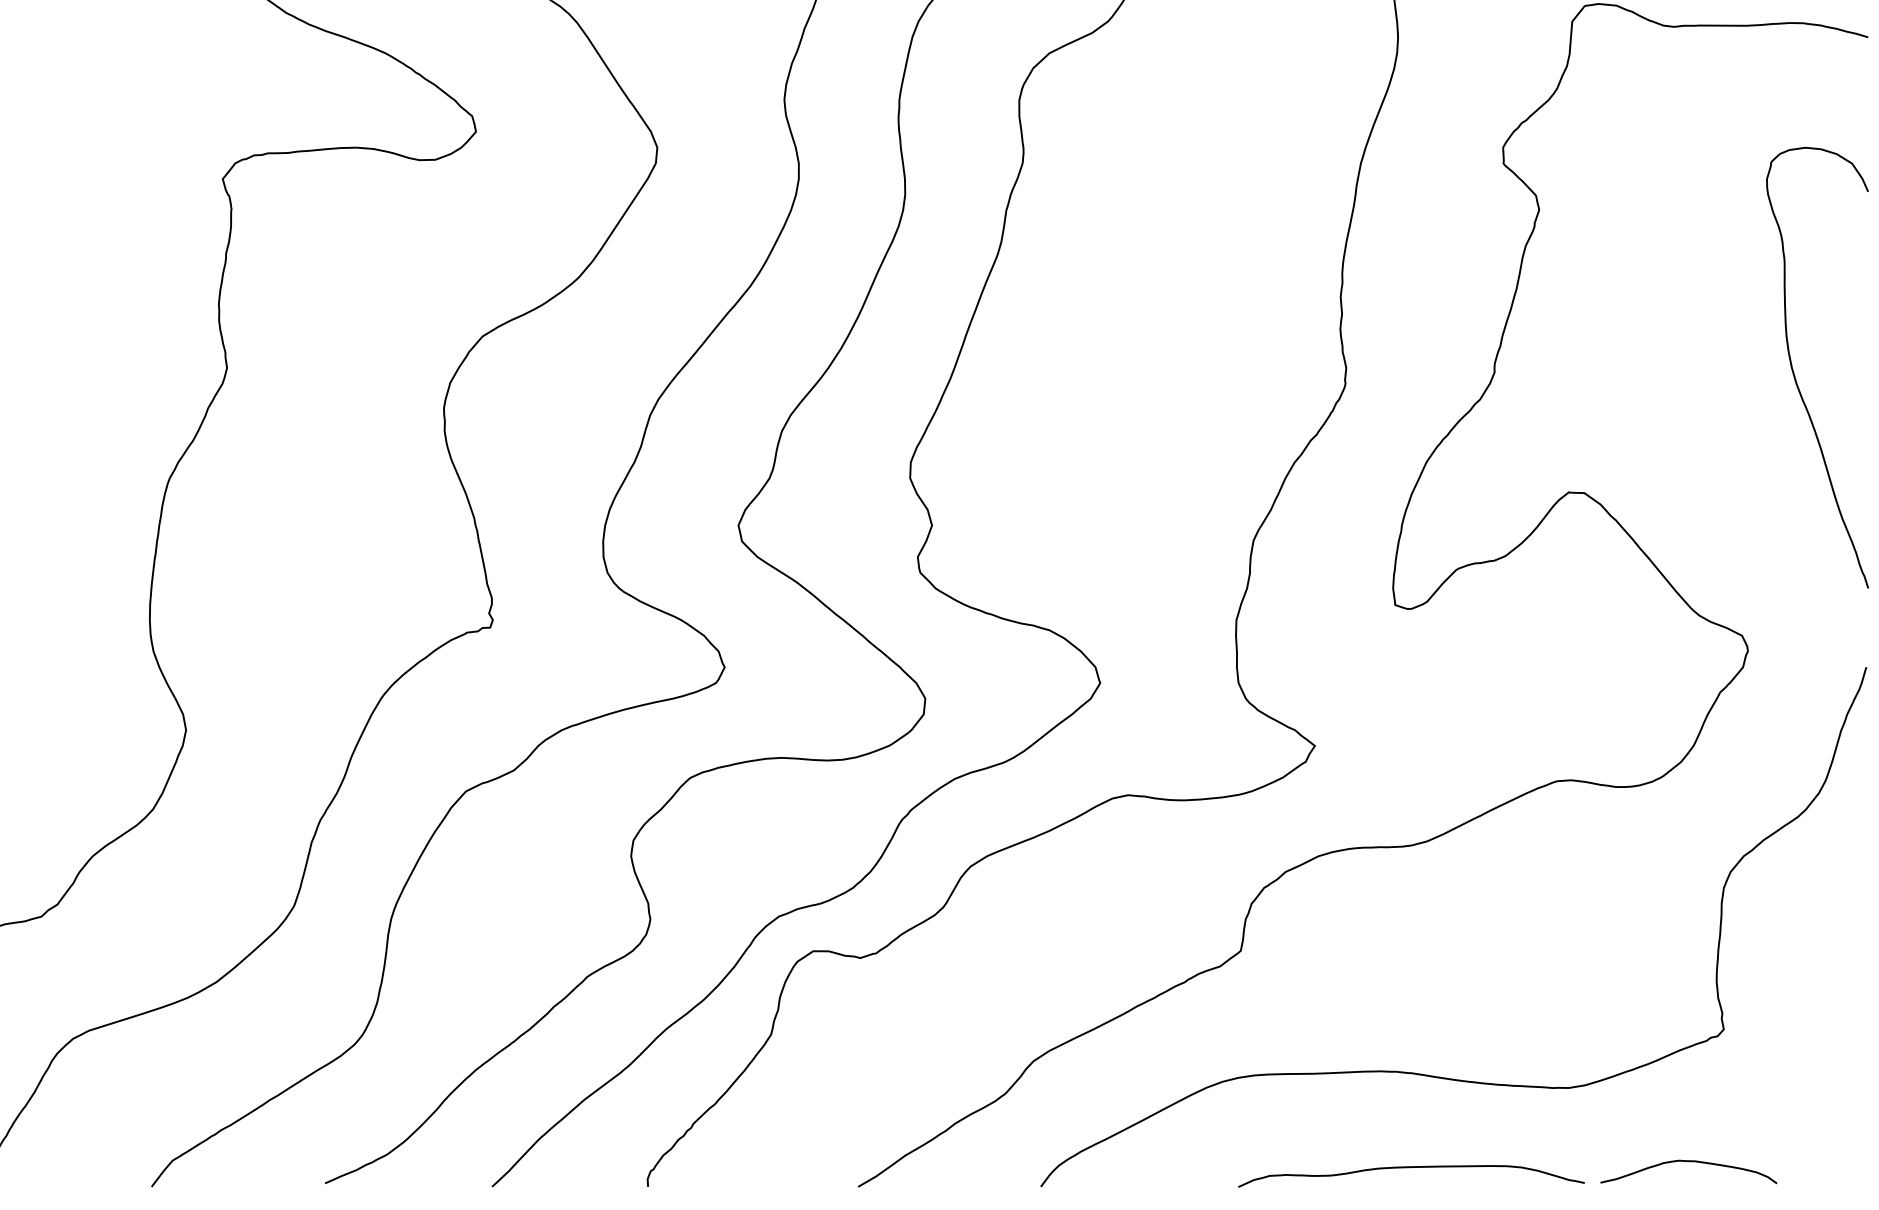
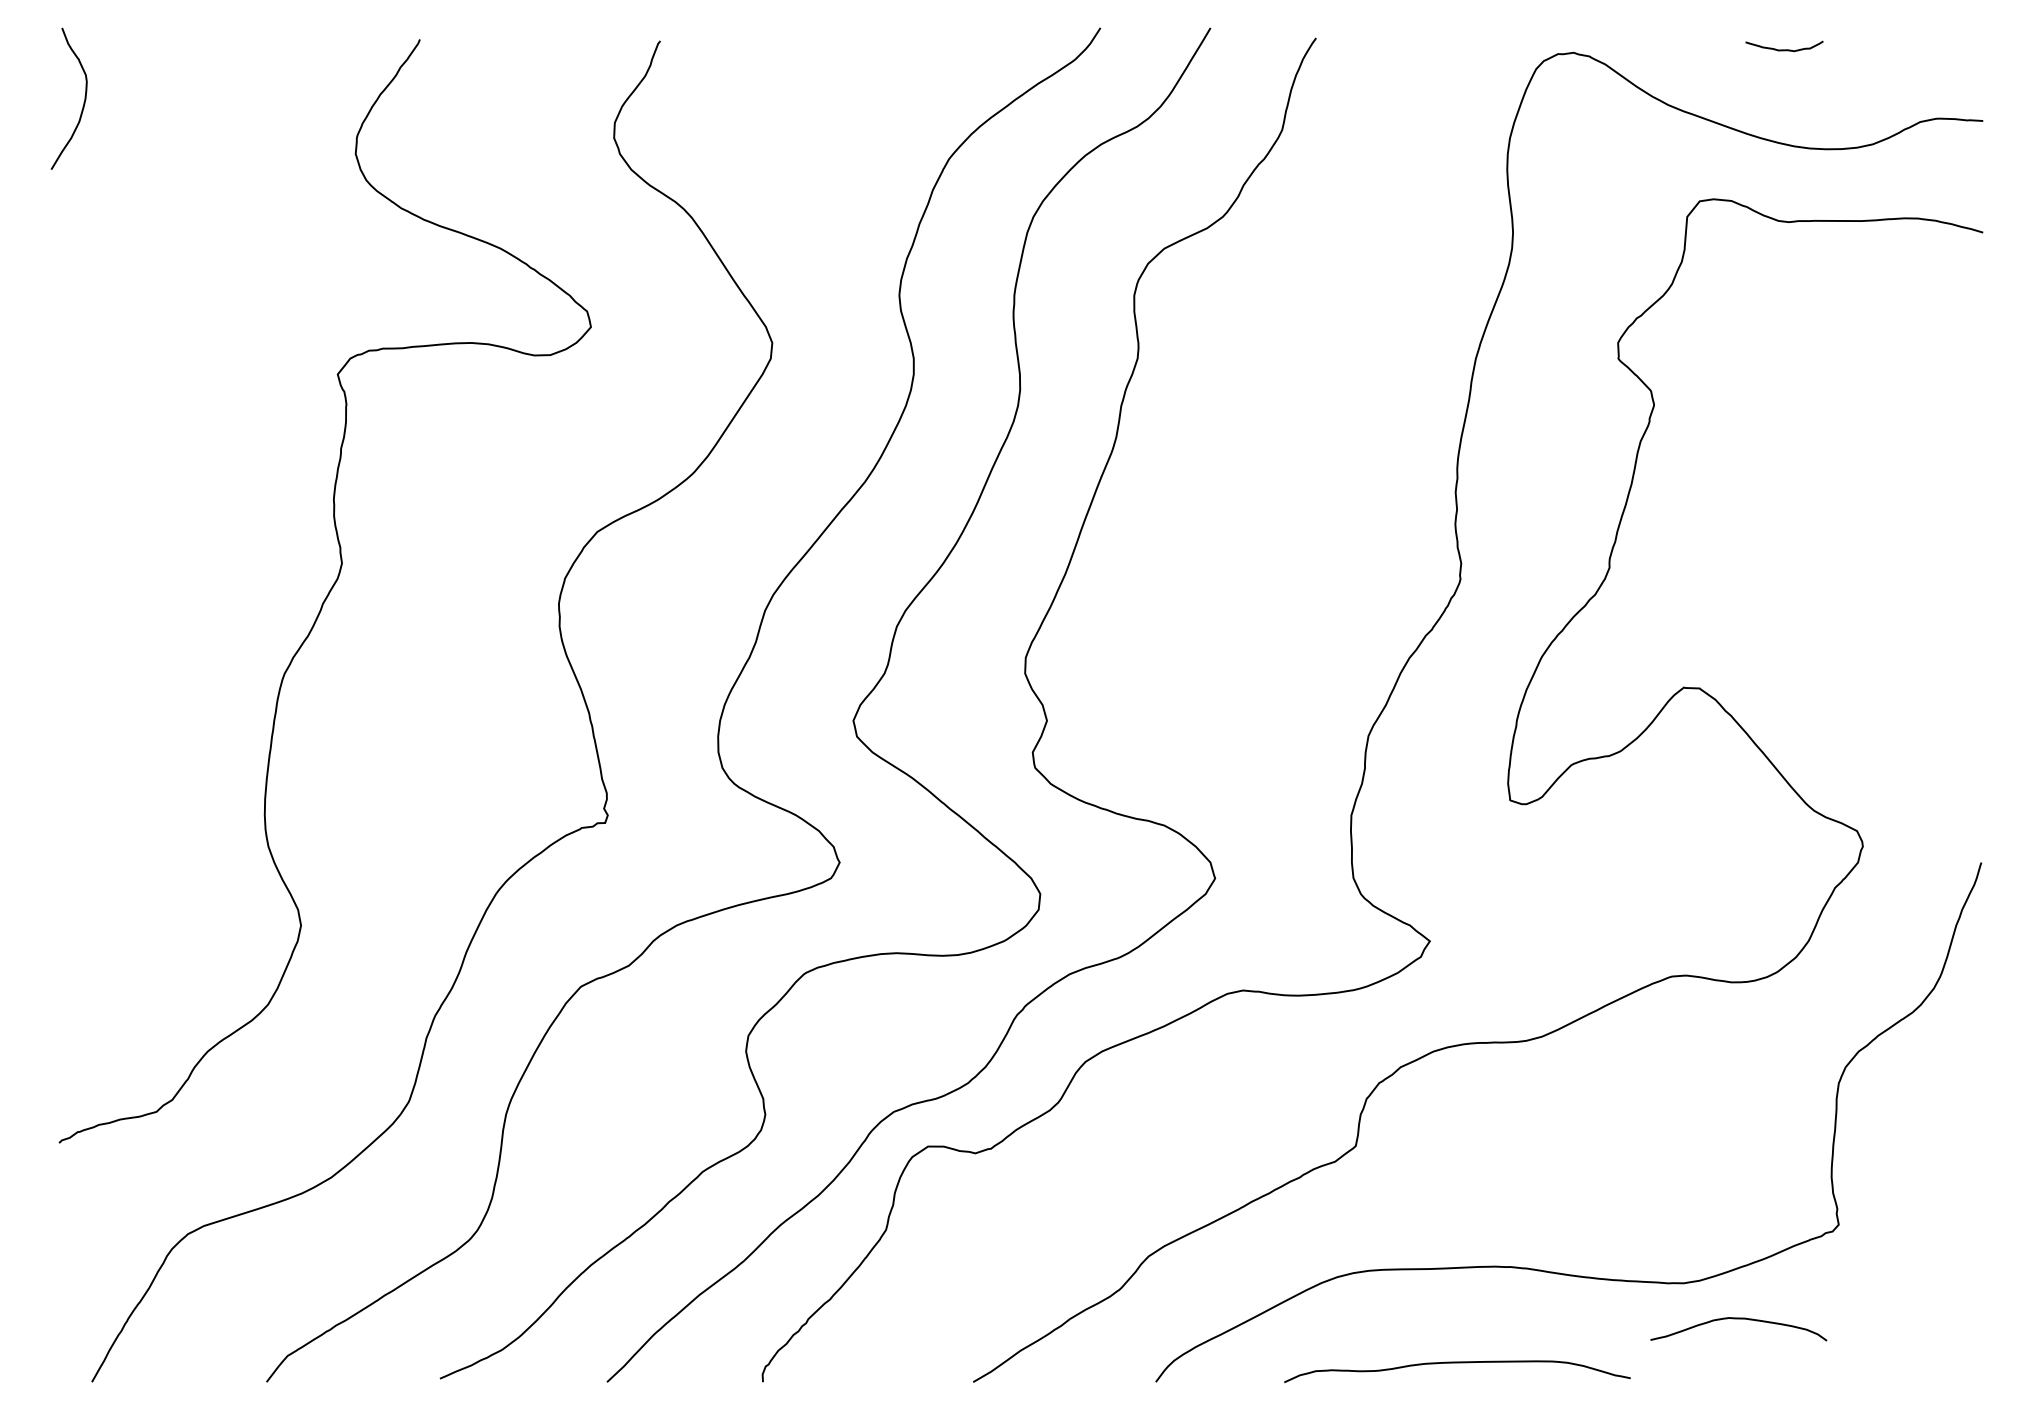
curve: (1794, 373) -> (1909, 568), removed
curve: (1688, 1162) -> (1738, 1319), moved
curve: (1411, 1168) -> (1457, 1363), moved

